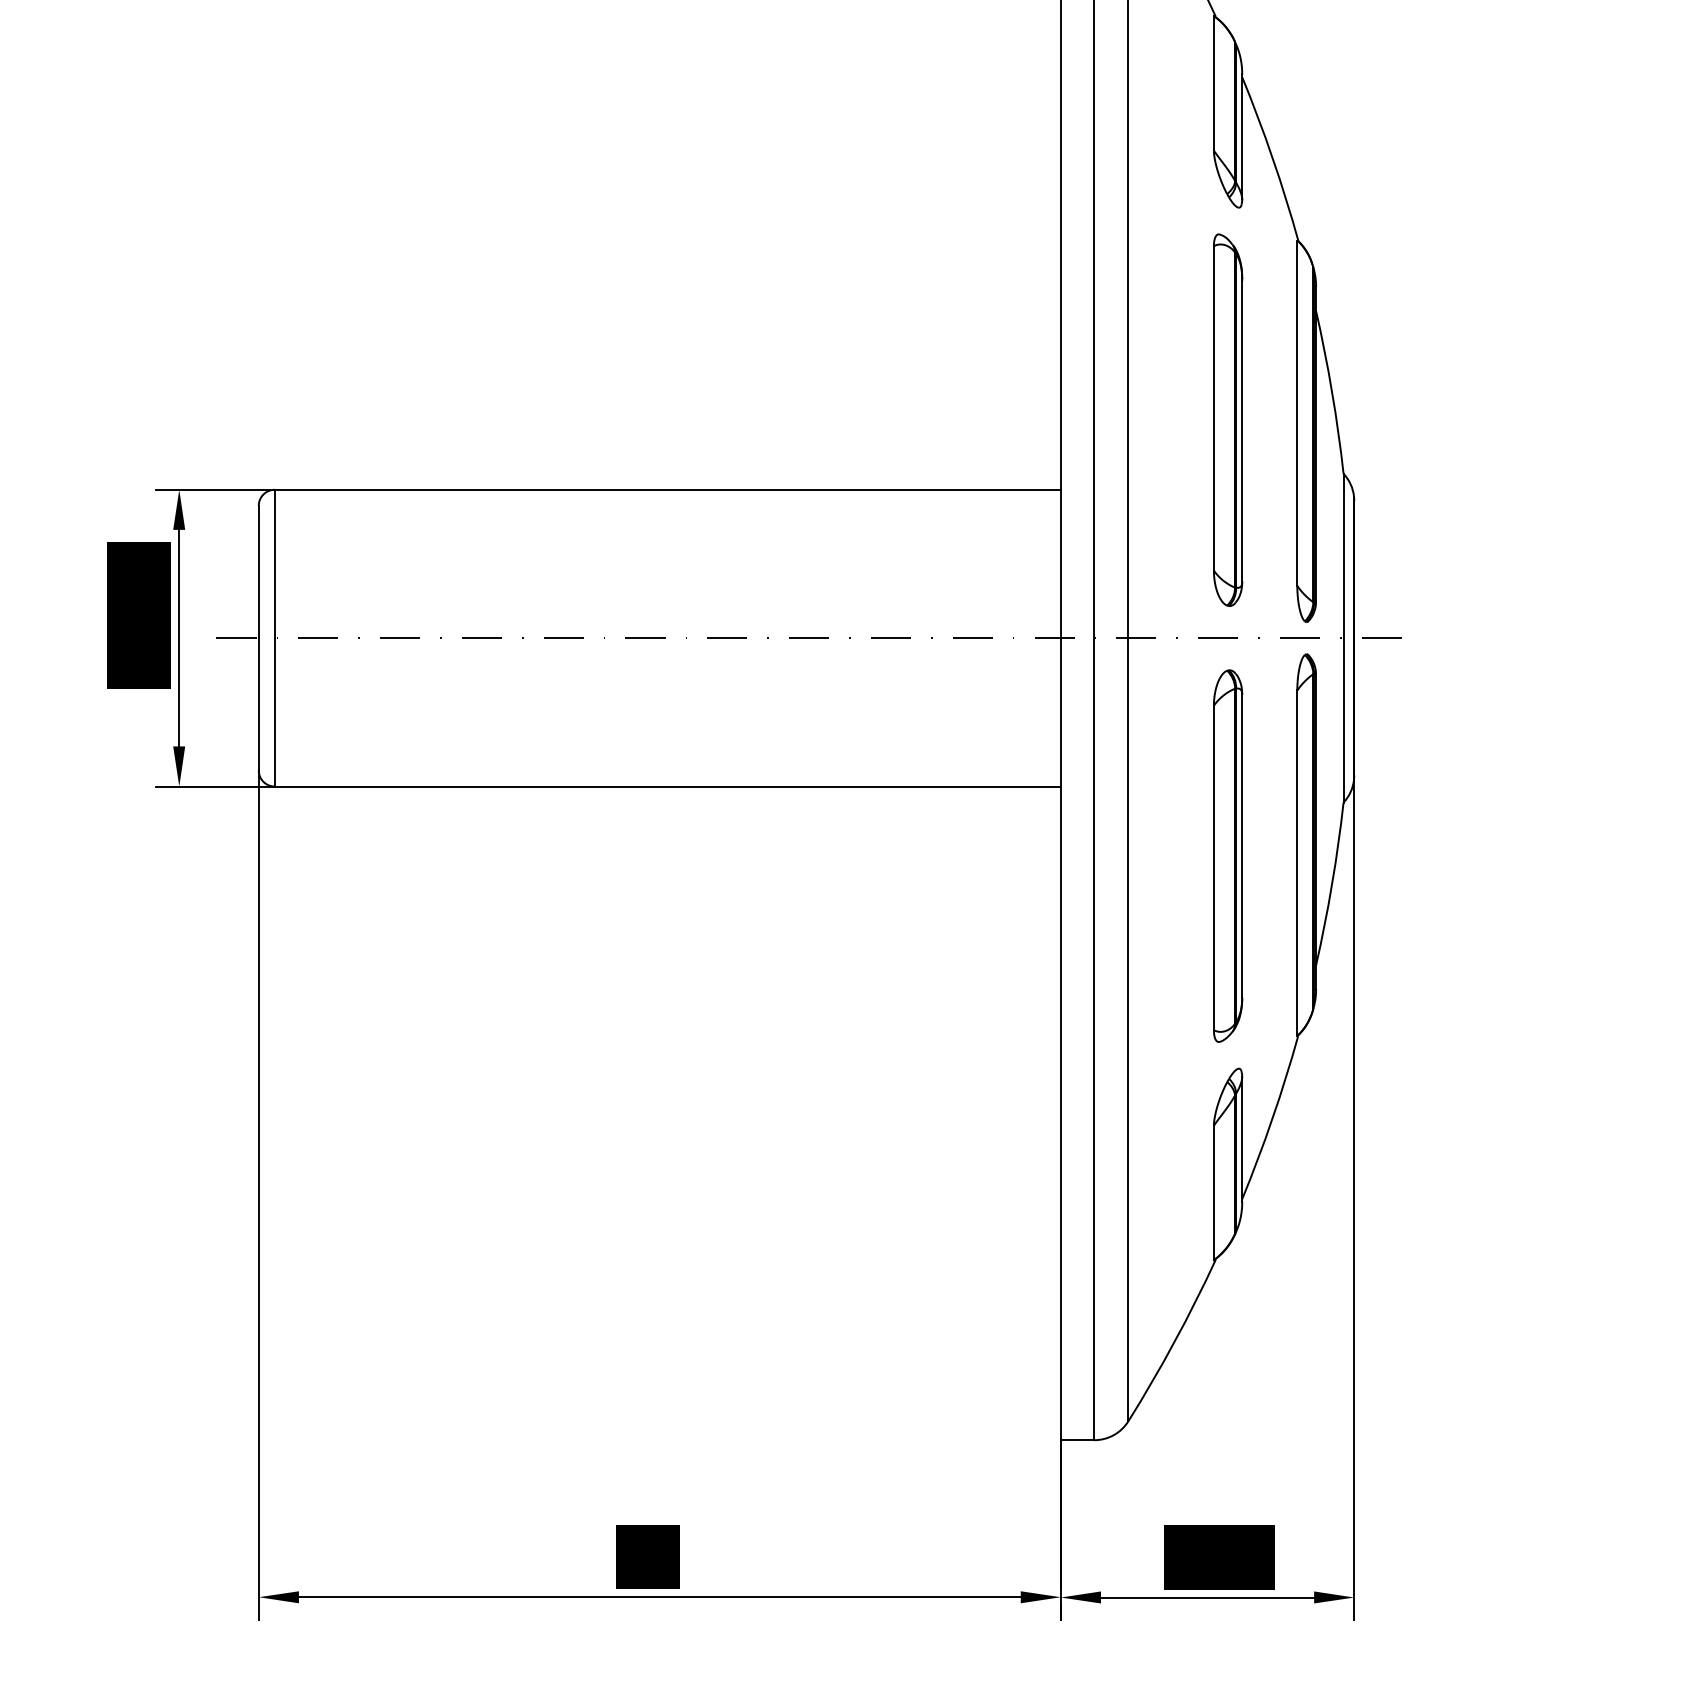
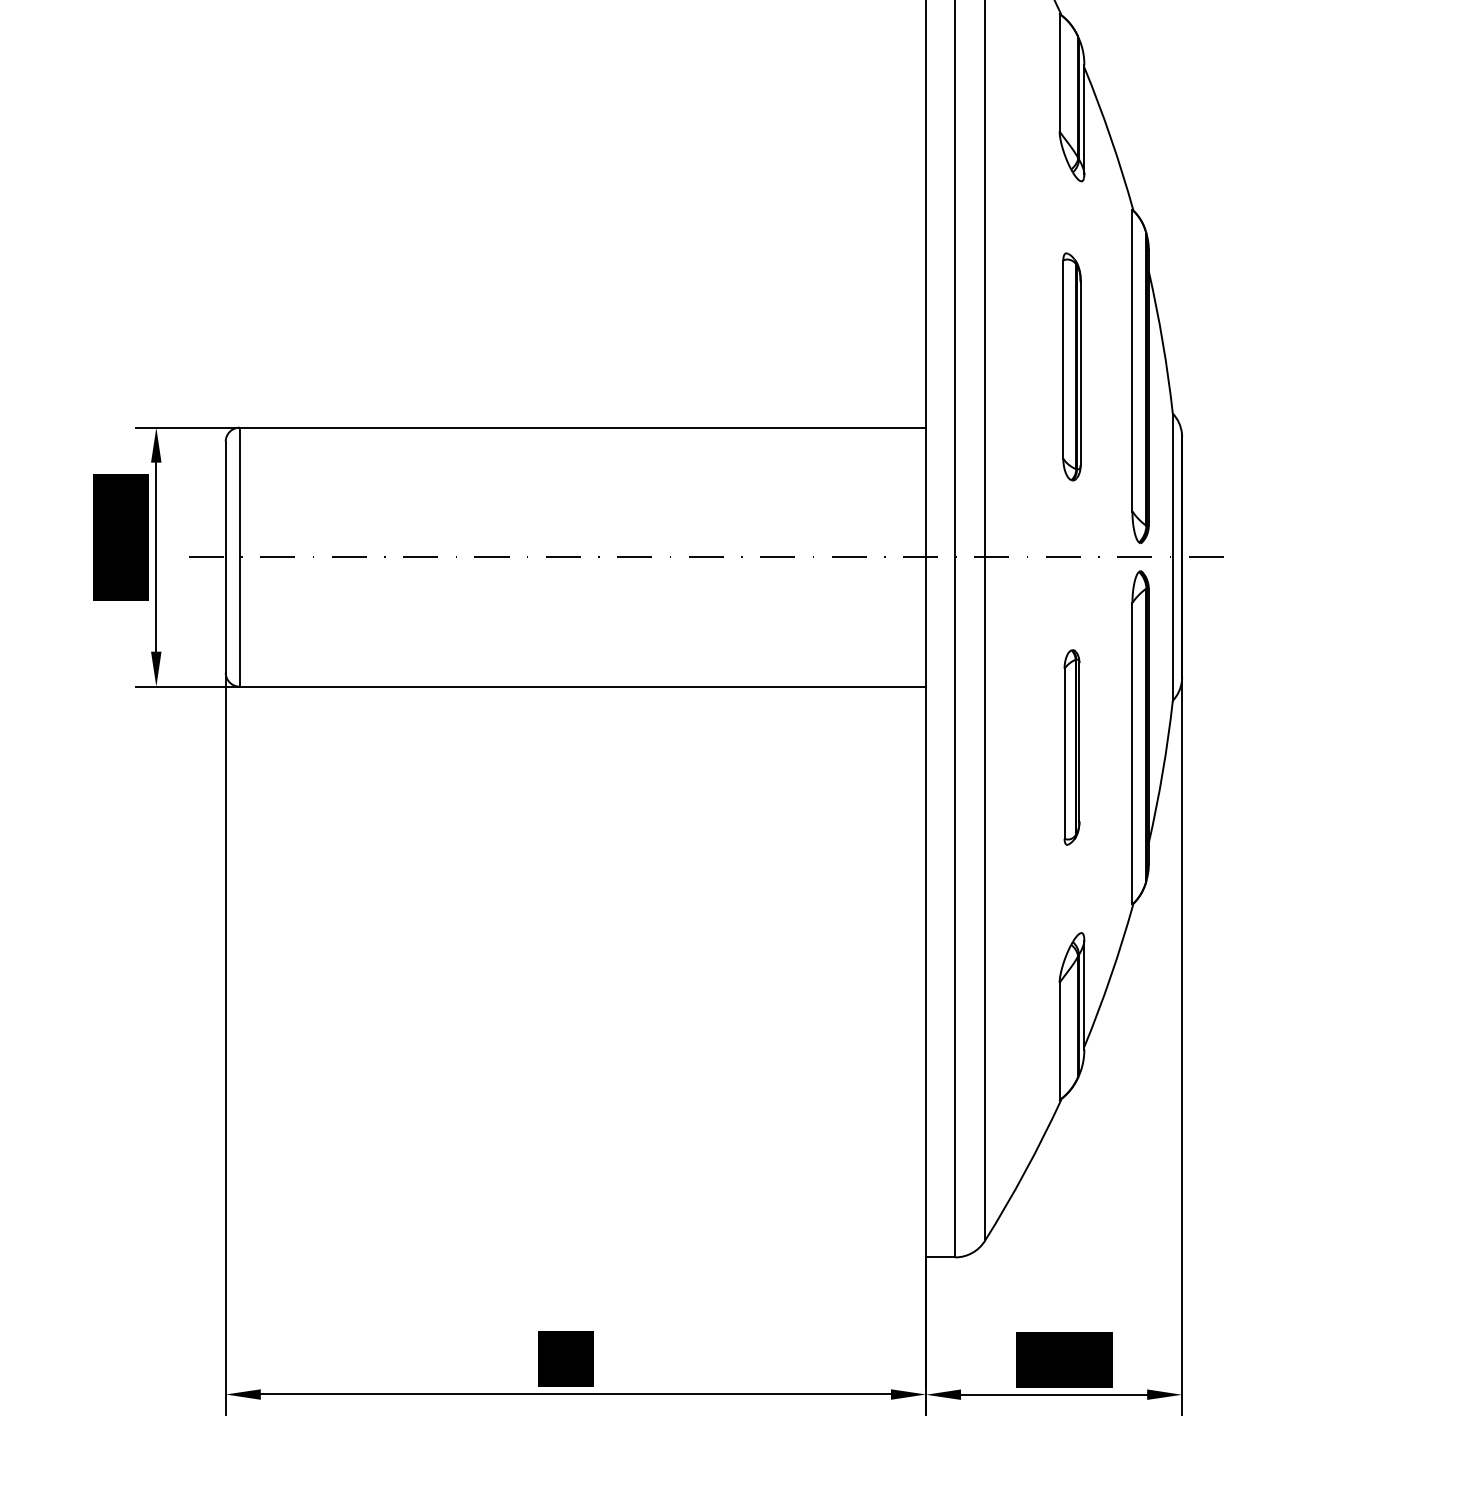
part: (1227, 419) -> (1071, 366), size x0.7
part: (1227, 856) -> (1071, 747), size x0.6

